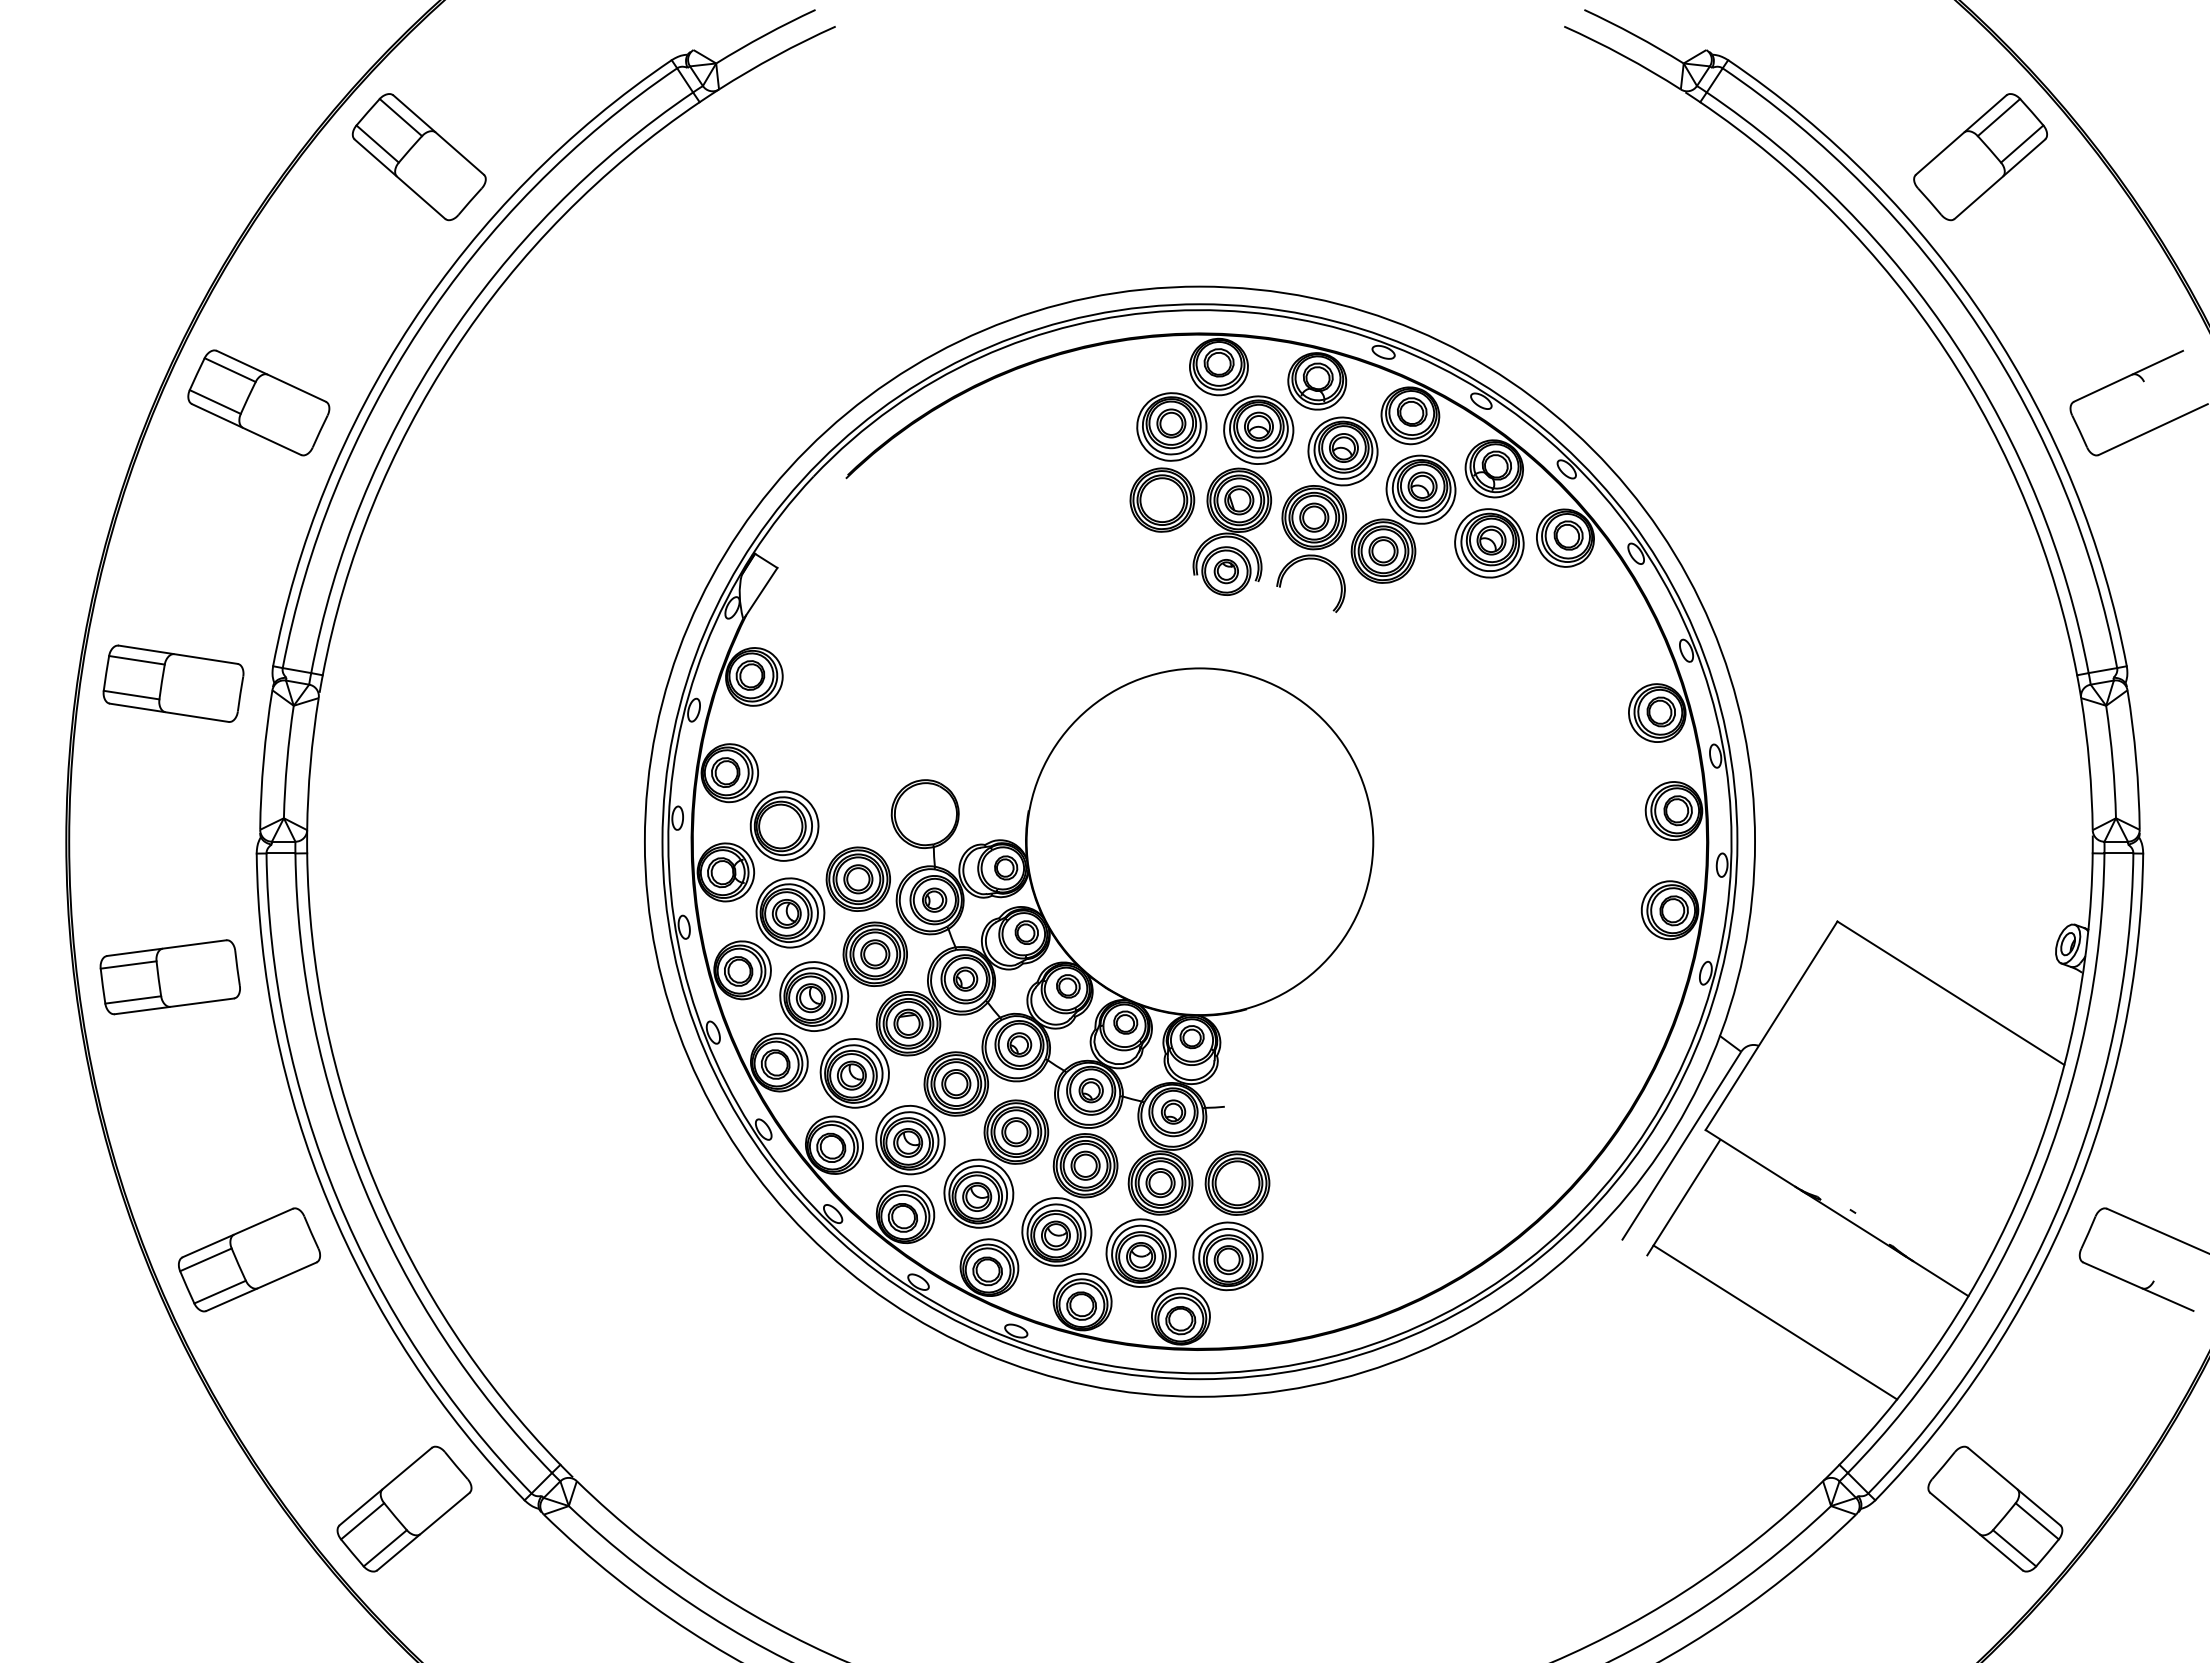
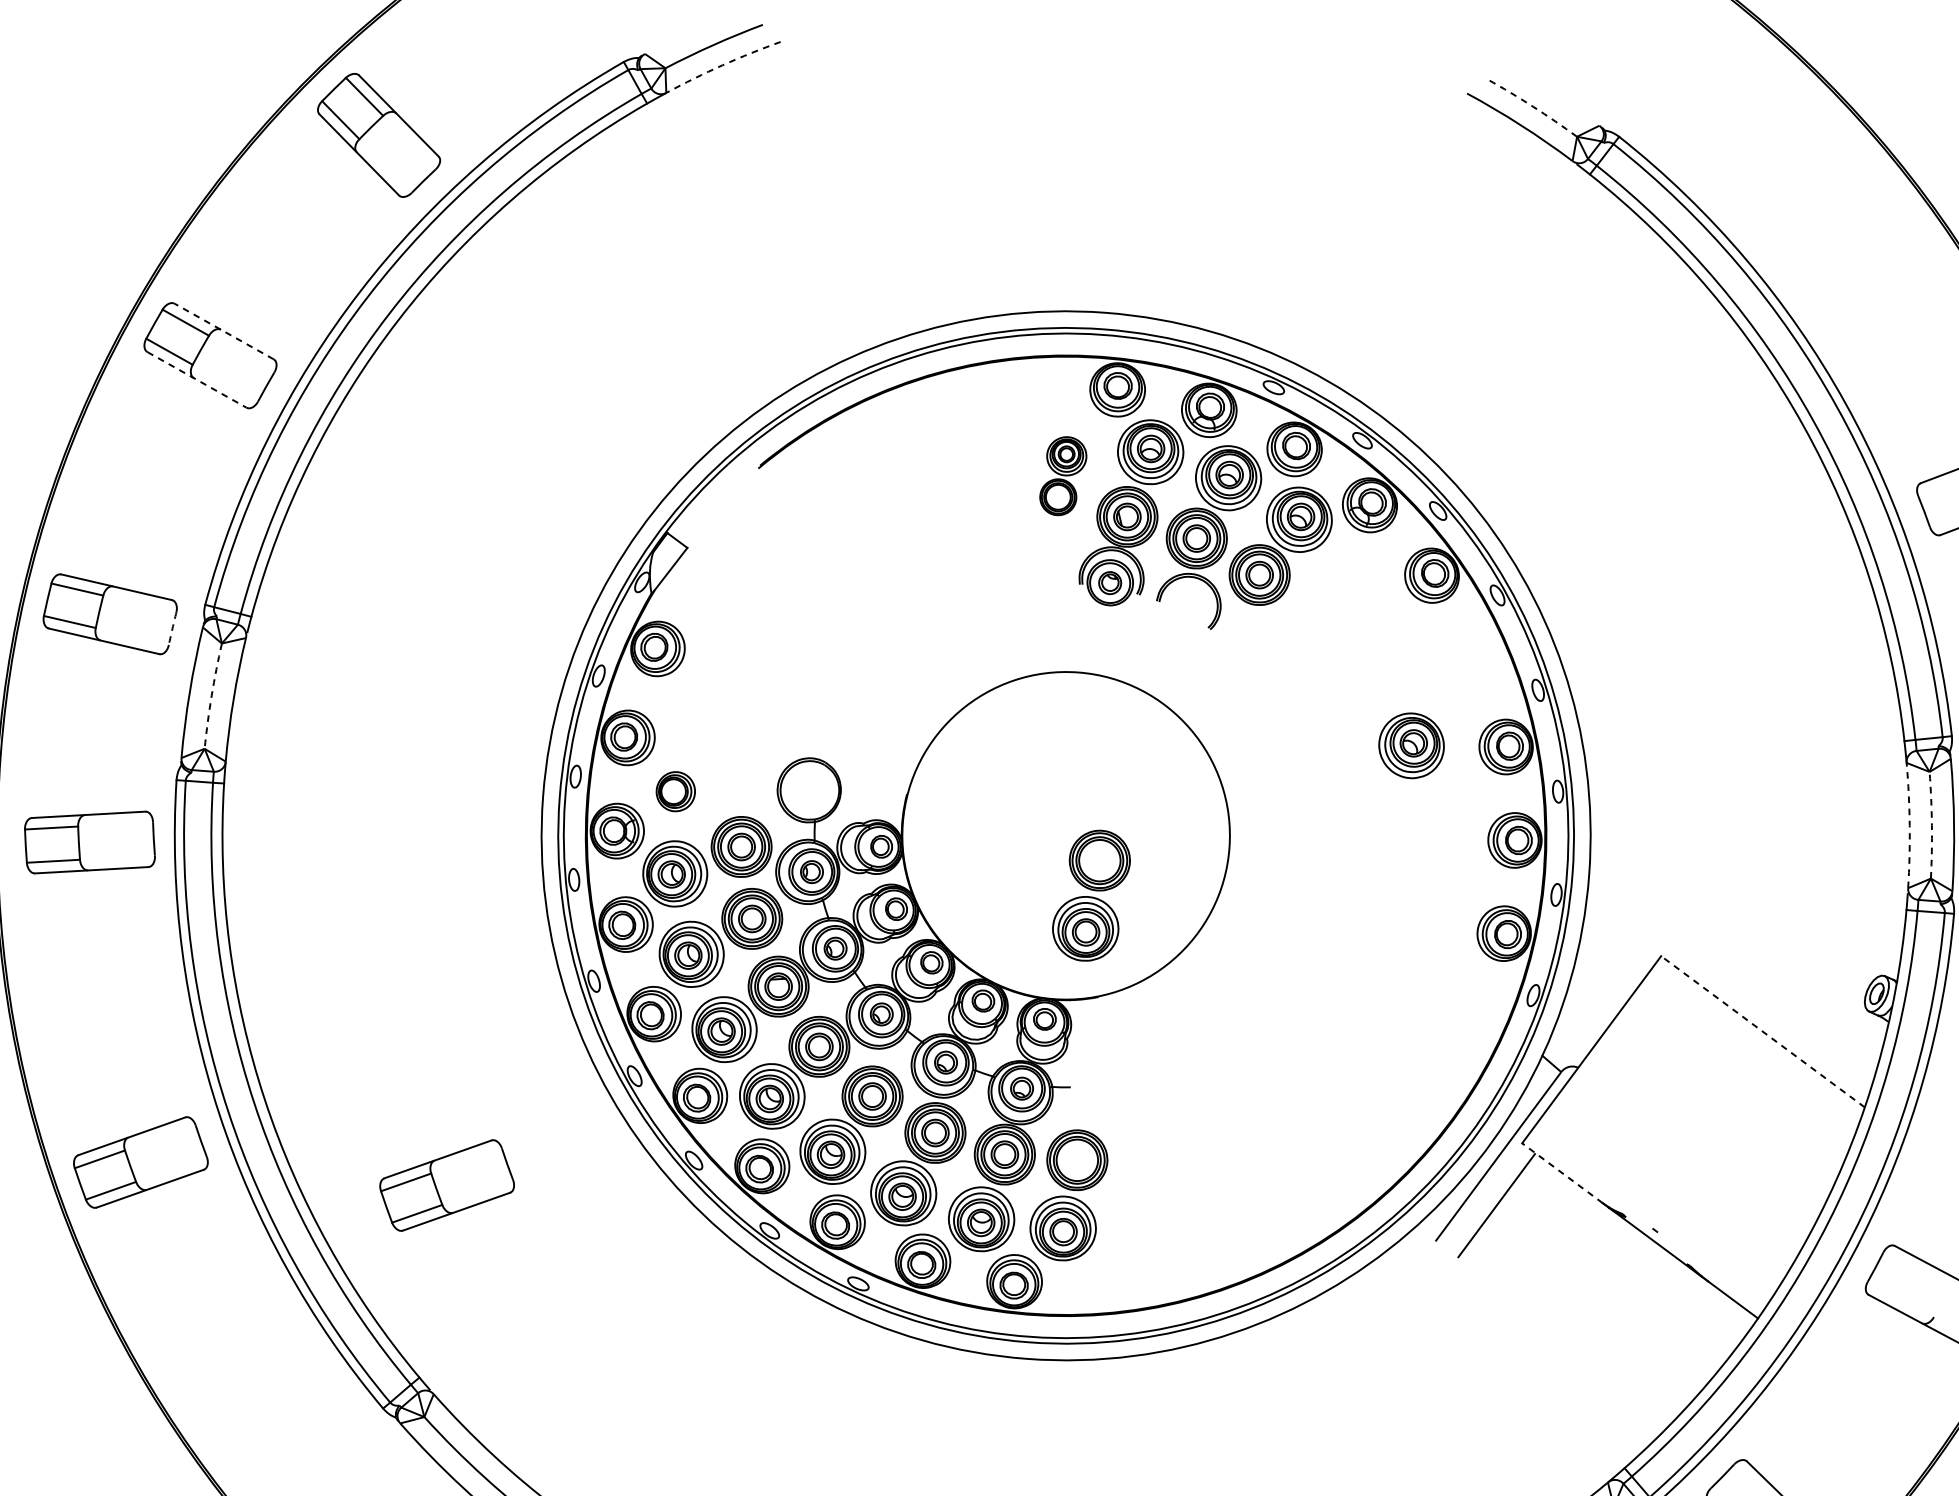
arc: (1634, 35) -> (1532, 106), solid -> dashed
arc: (776, 55) -> (722, 65), solid -> dashed
part: (1980, 157) -> (1850, 246), removed
line: (270, 376) -> (223, 331), solid -> dashed
line: (247, 429) -> (197, 379), solid -> dashed
part: (1168, 462) -> (1063, 476), size x0.6
part: (1489, 543) -> (1411, 745), moved
arc: (240, 694) -> (172, 629), solid -> dashed
arc: (287, 761) -> (212, 695), solid -> dashed
arc: (2112, 761) -> (1931, 824), solid -> dashed
arc: (2089, 763) -> (1909, 825), solid -> dashed
part: (784, 825) -> (675, 791), size x0.6
part: (1231, 902) -> (1091, 895), added
part: (169, 977) -> (89, 842), moved
line: (1950, 992) -> (1762, 1031), solid -> dashed
line: (1750, 1158) -> (1562, 1173), solid -> dashed
part: (574, 1259) -> (447, 1185), added
line: (1775, 1322) -> (1574, 1329), removed
part: (404, 1508) -> (269, 1407), removed

